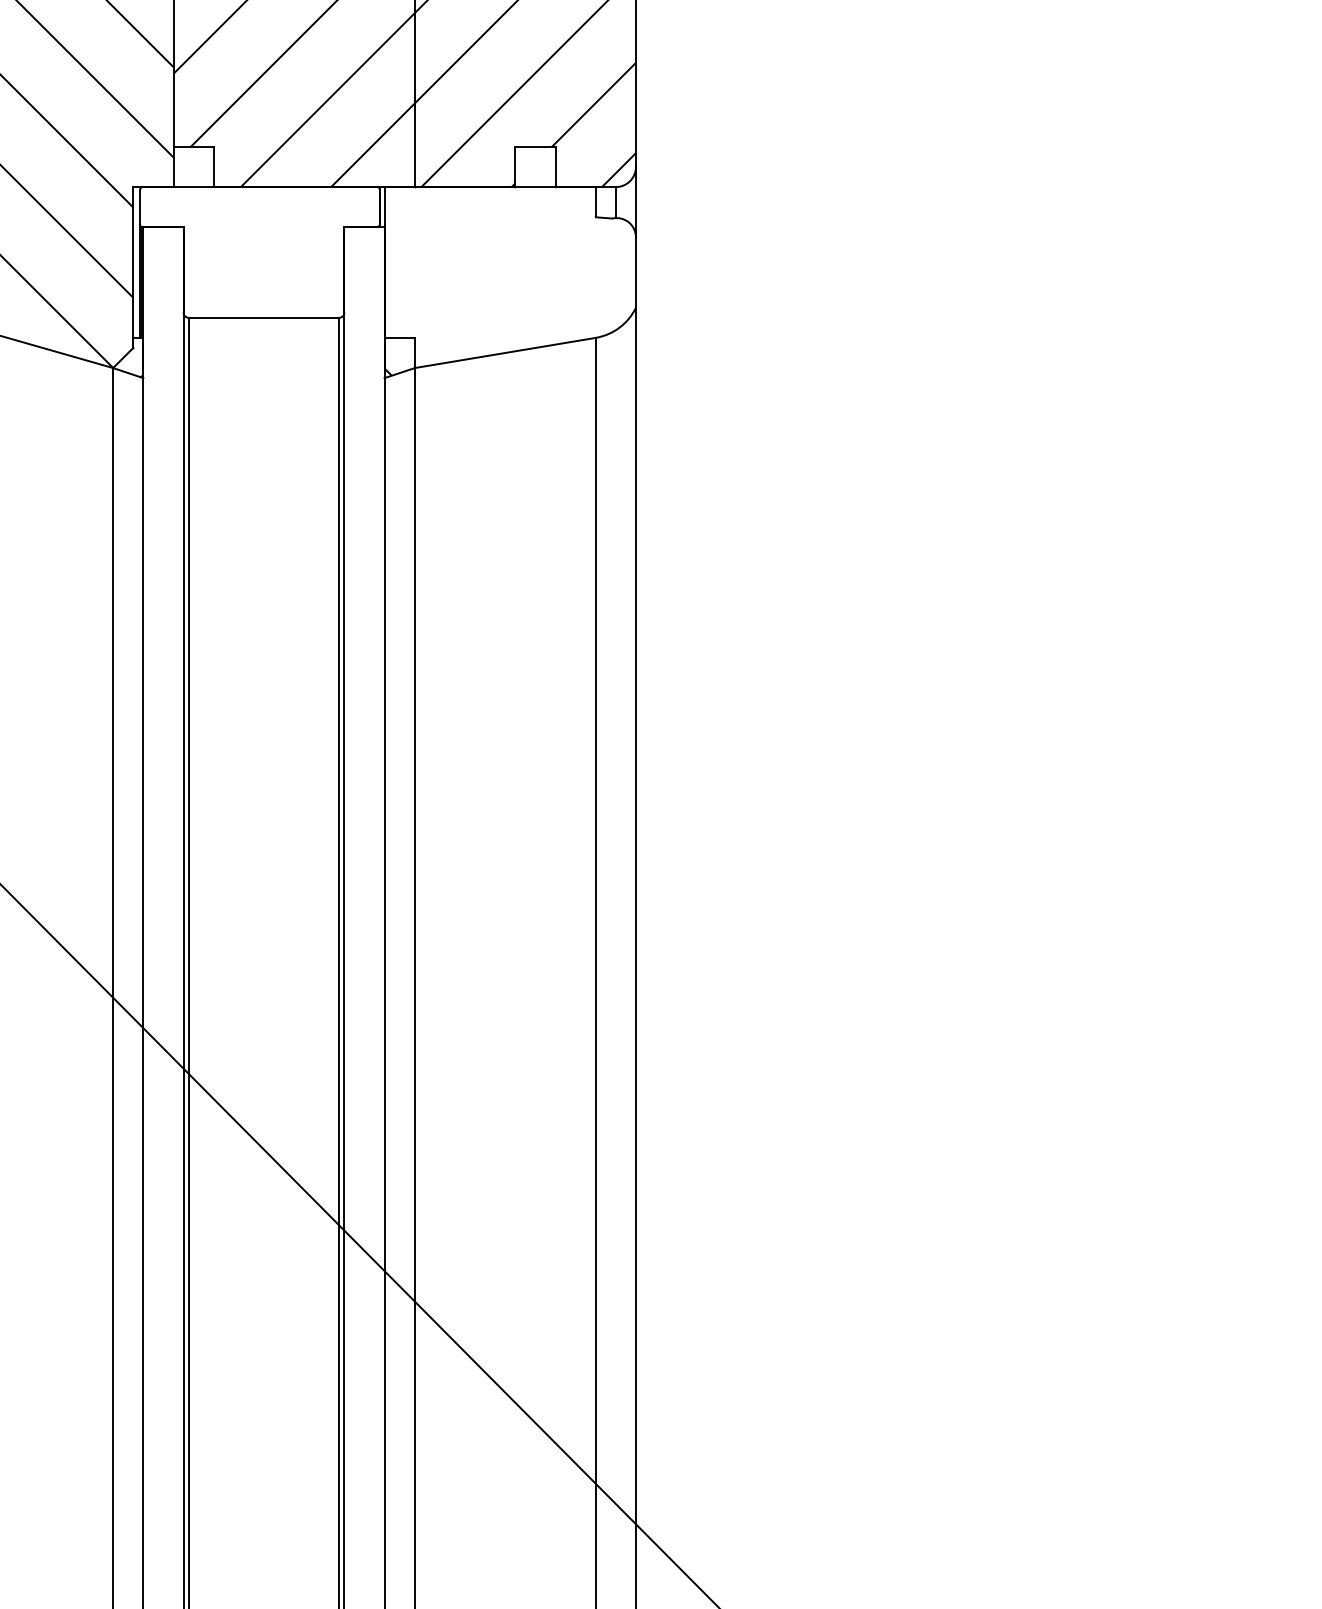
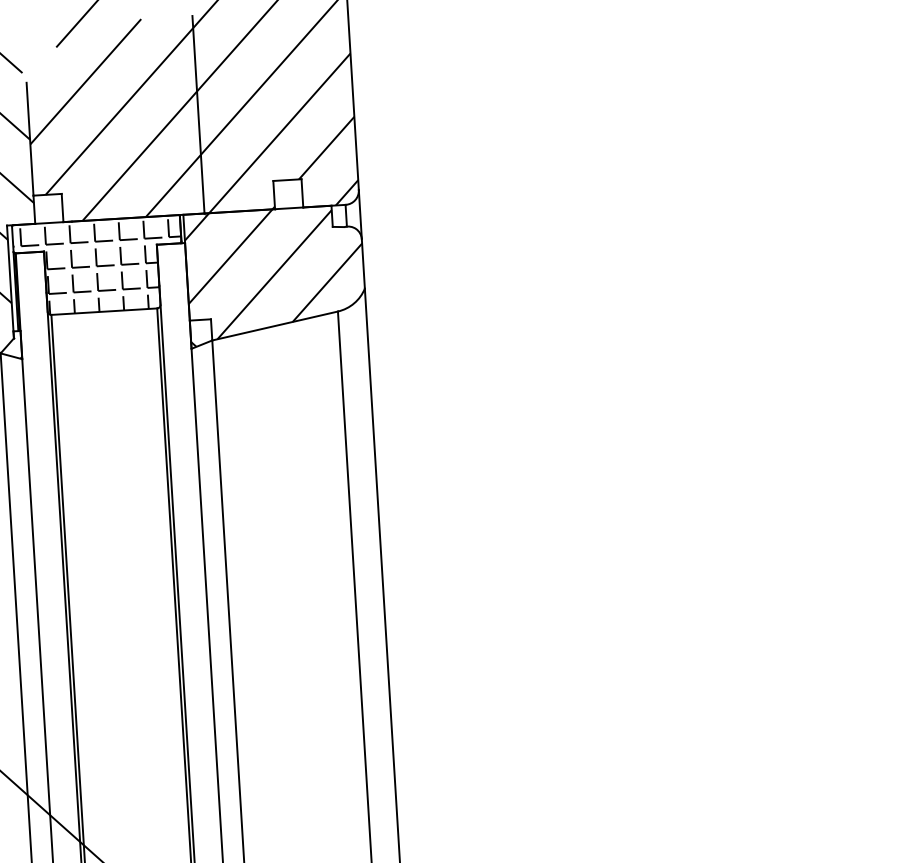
hatch: (259, 254) -> (98, 267), added
hatch: (509, 276) -> (274, 272), added

